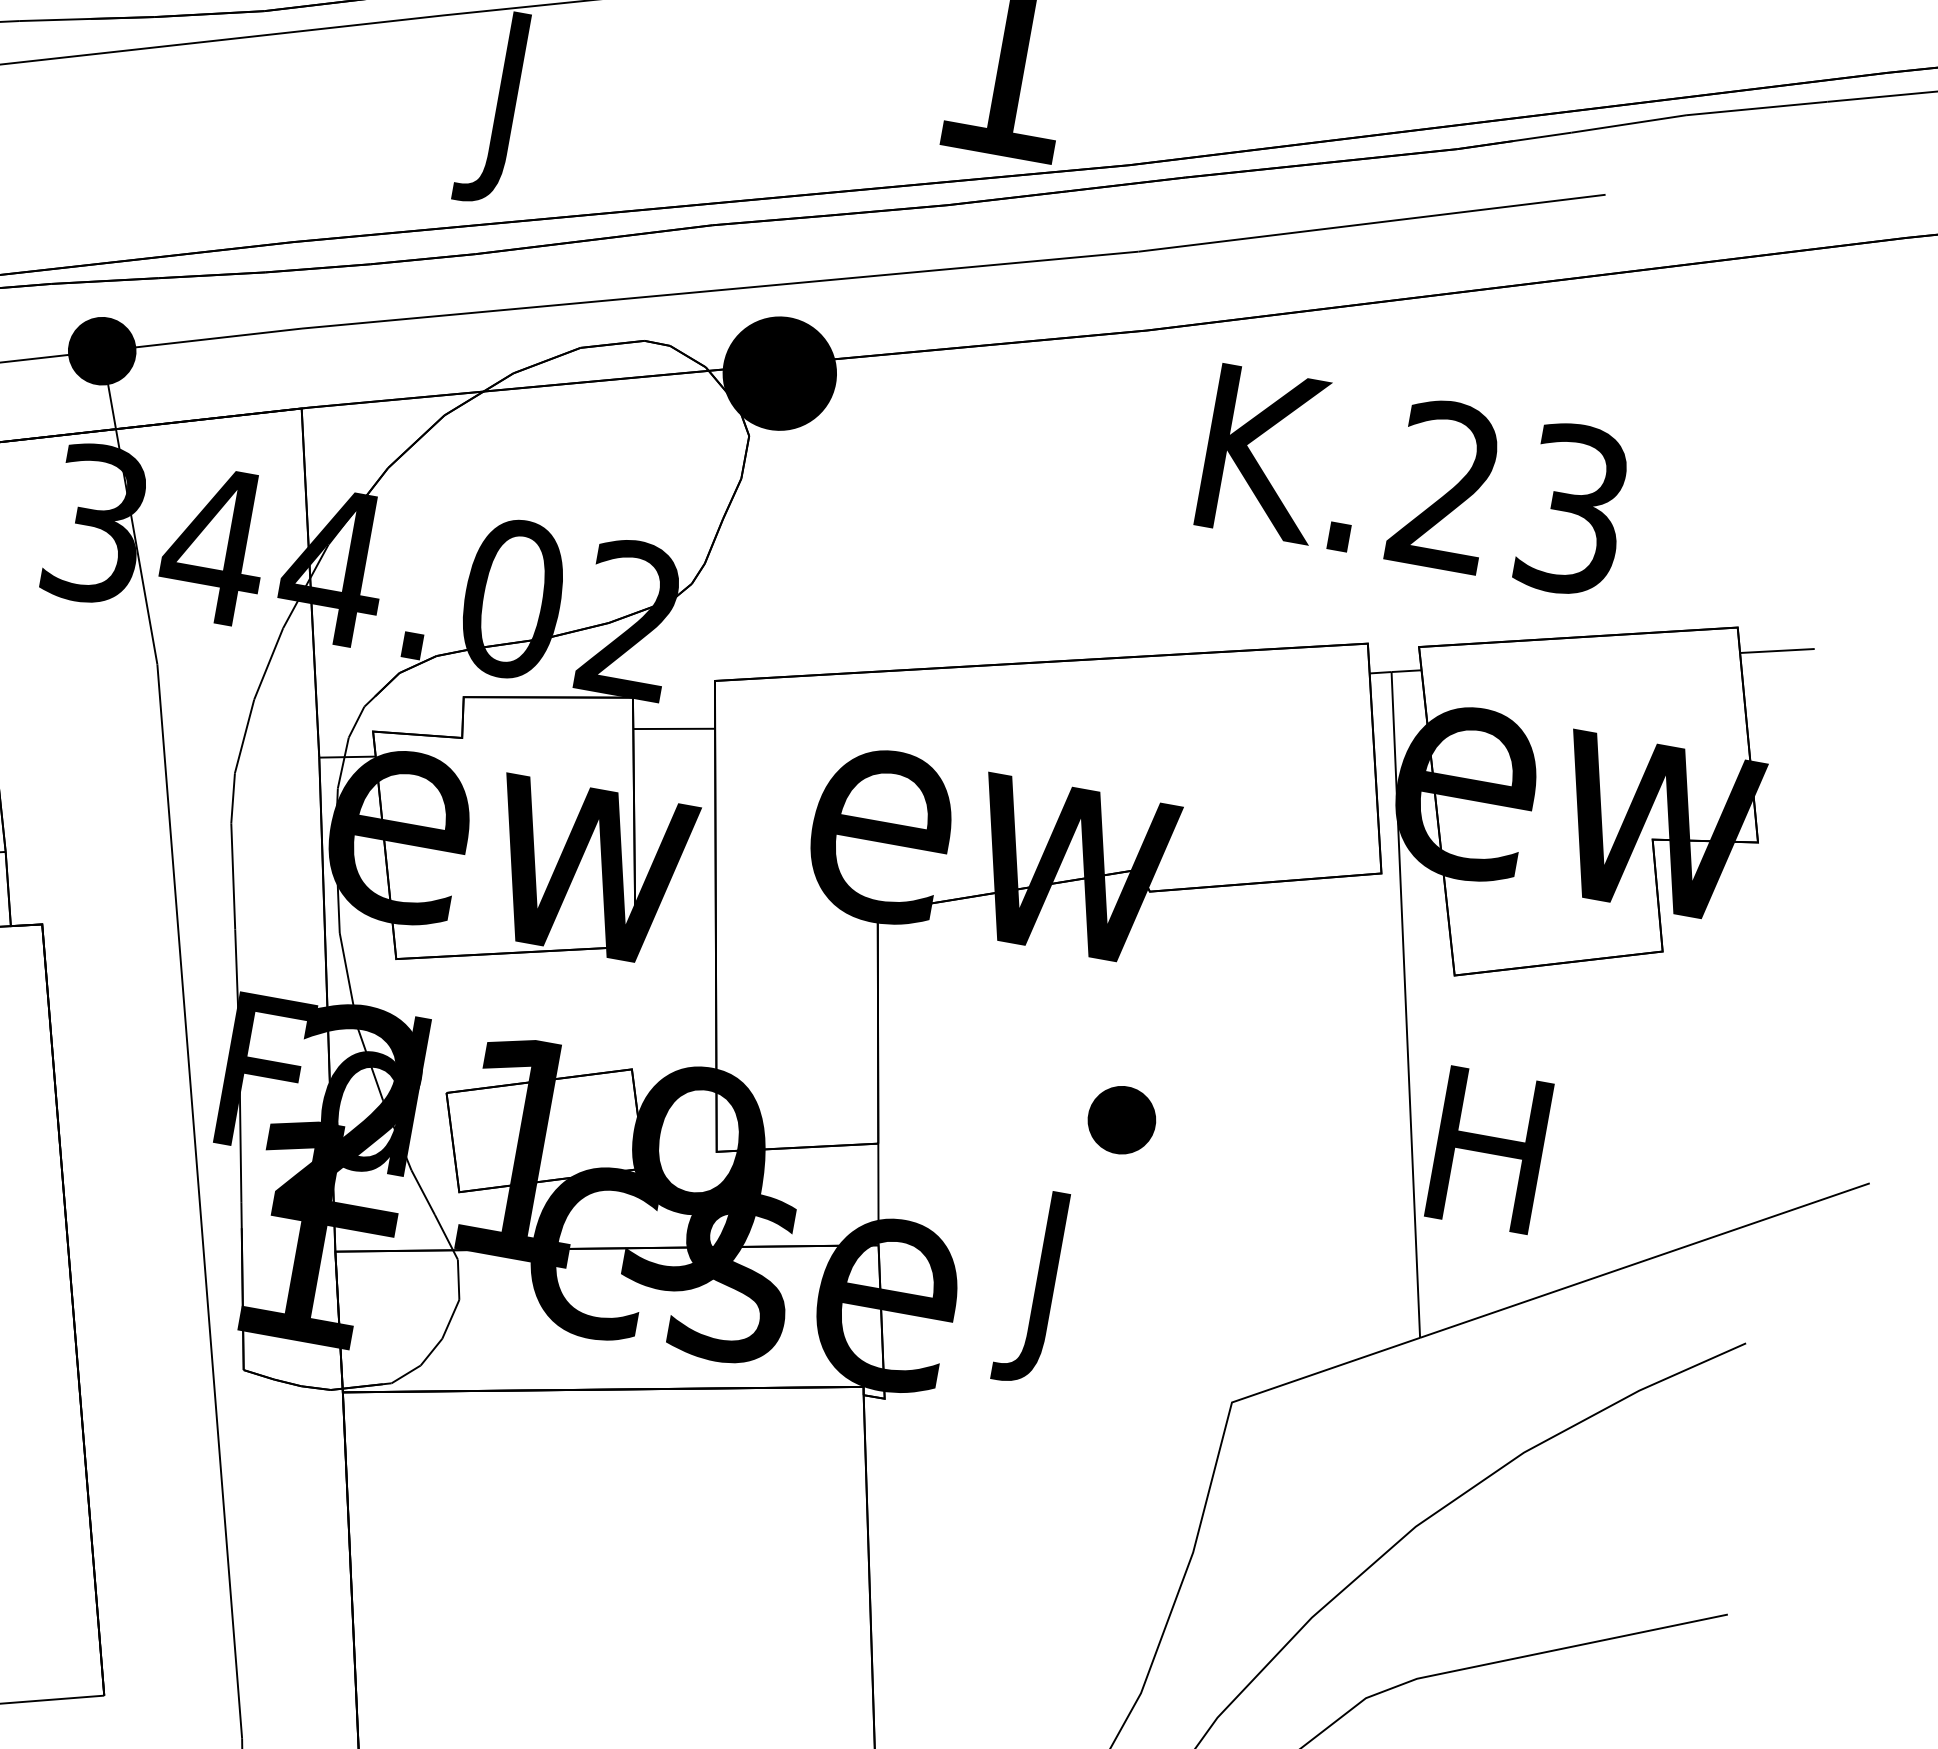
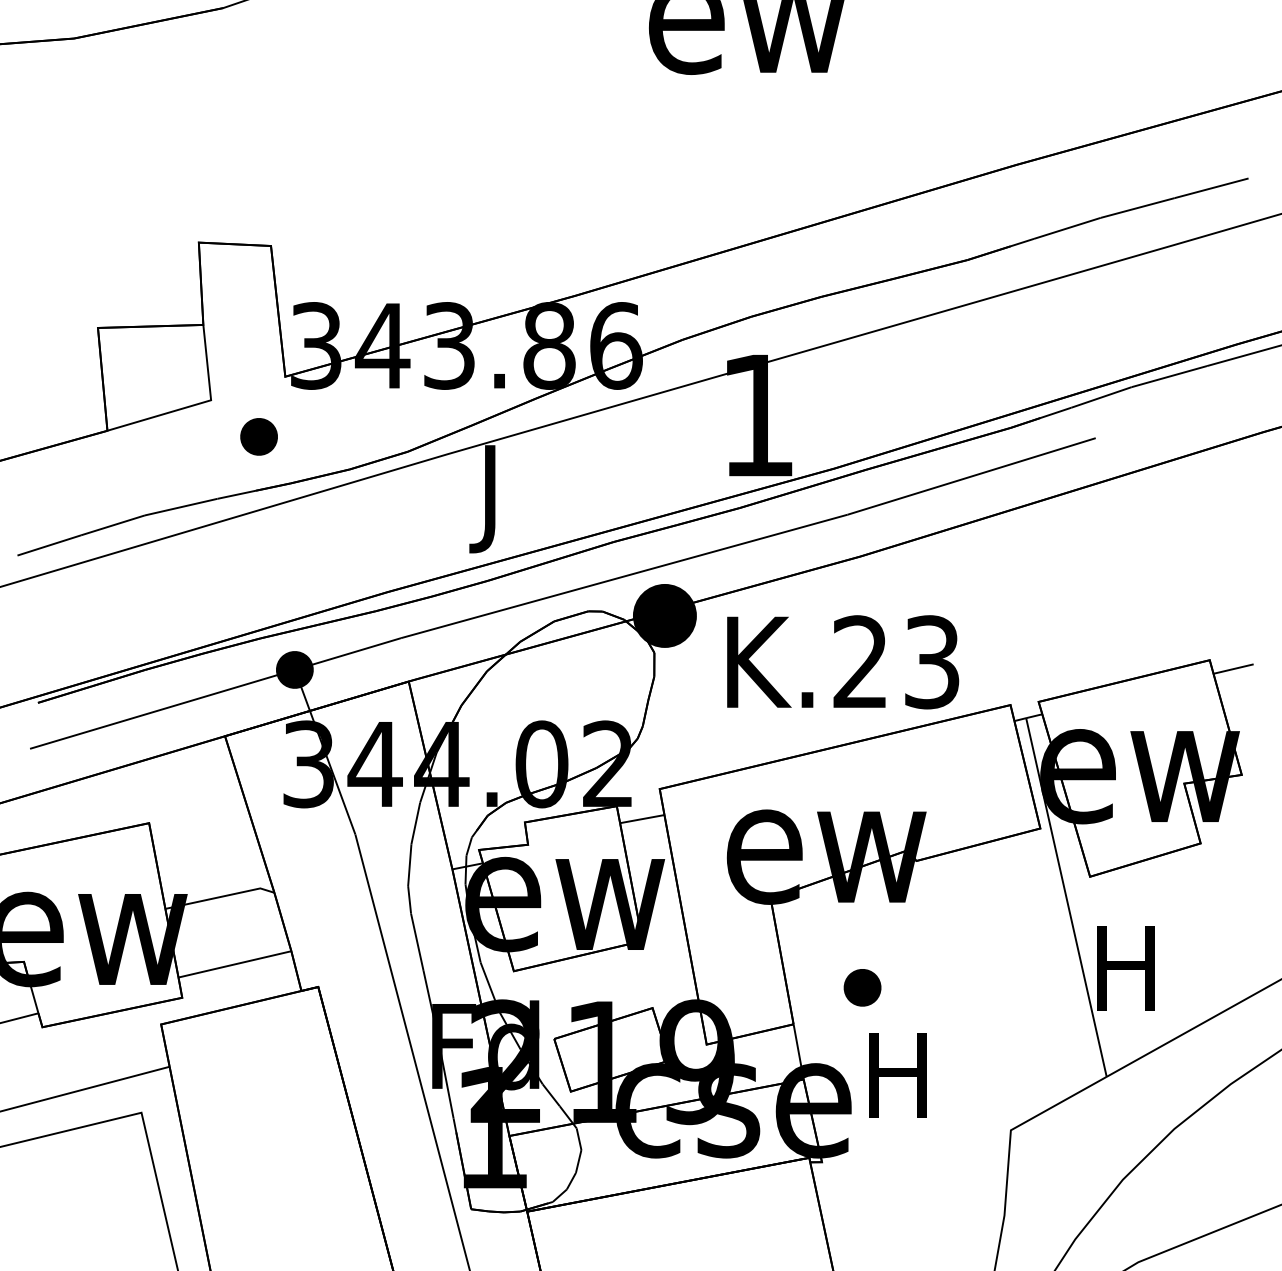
text: (1415, 481) -> (843, 662), moved
part: (1121, 1119) -> (862, 987), moved
text: (1043, 1289) -> (897, 1087), J -> H

